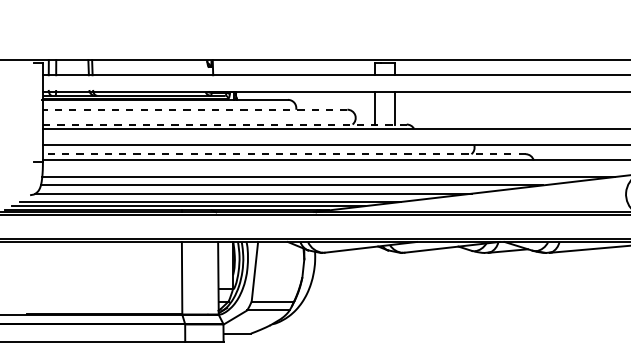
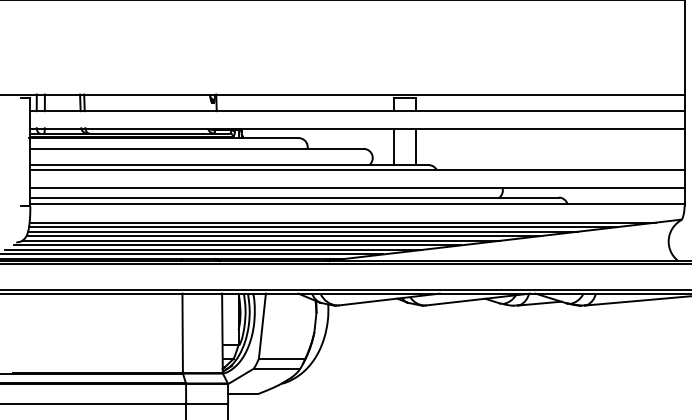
line: (194, 109) -> (196, 148), dashed -> solid
line: (224, 124) -> (229, 165), dashed -> solid
line: (284, 154) -> (294, 197), dashed -> solid
line: (310, 181) -> (323, 227), added
line: (273, 189) -> (282, 236), added
line: (232, 197) -> (237, 245), added

